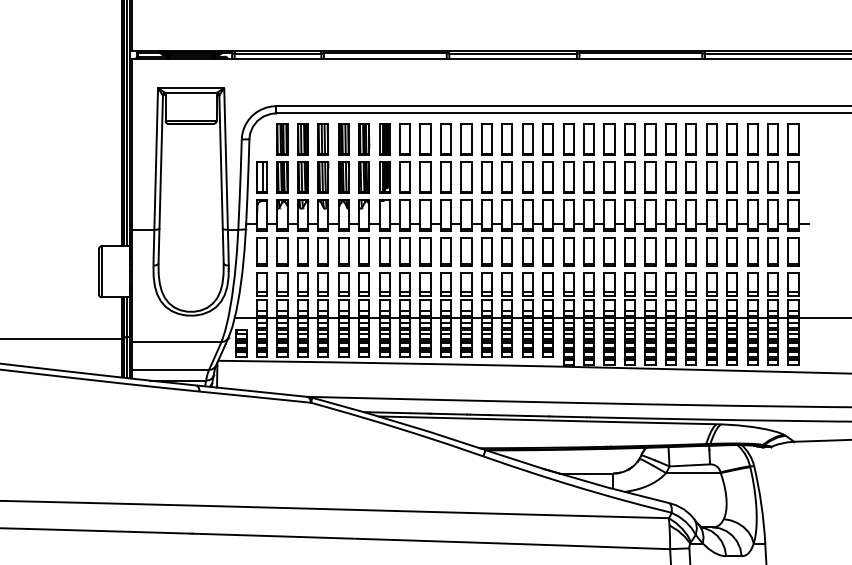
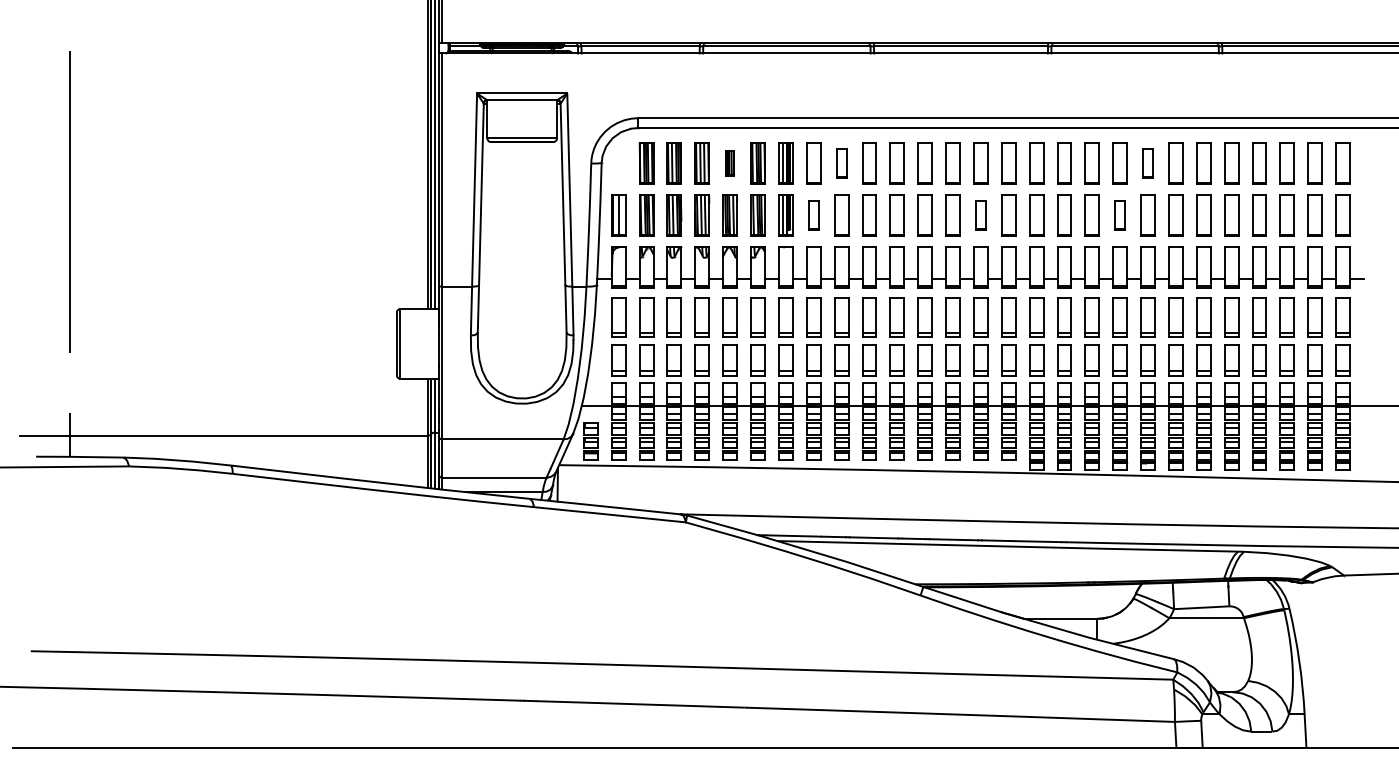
part: (343, 139) -> (729, 163), size x0.6
part: (425, 139) -> (841, 163), size x0.7
part: (649, 139) -> (1147, 163), size x0.7
part: (404, 177) -> (813, 215), size x0.7
part: (527, 177) -> (980, 215), size x0.7
part: (629, 177) -> (1119, 215), size x0.7

